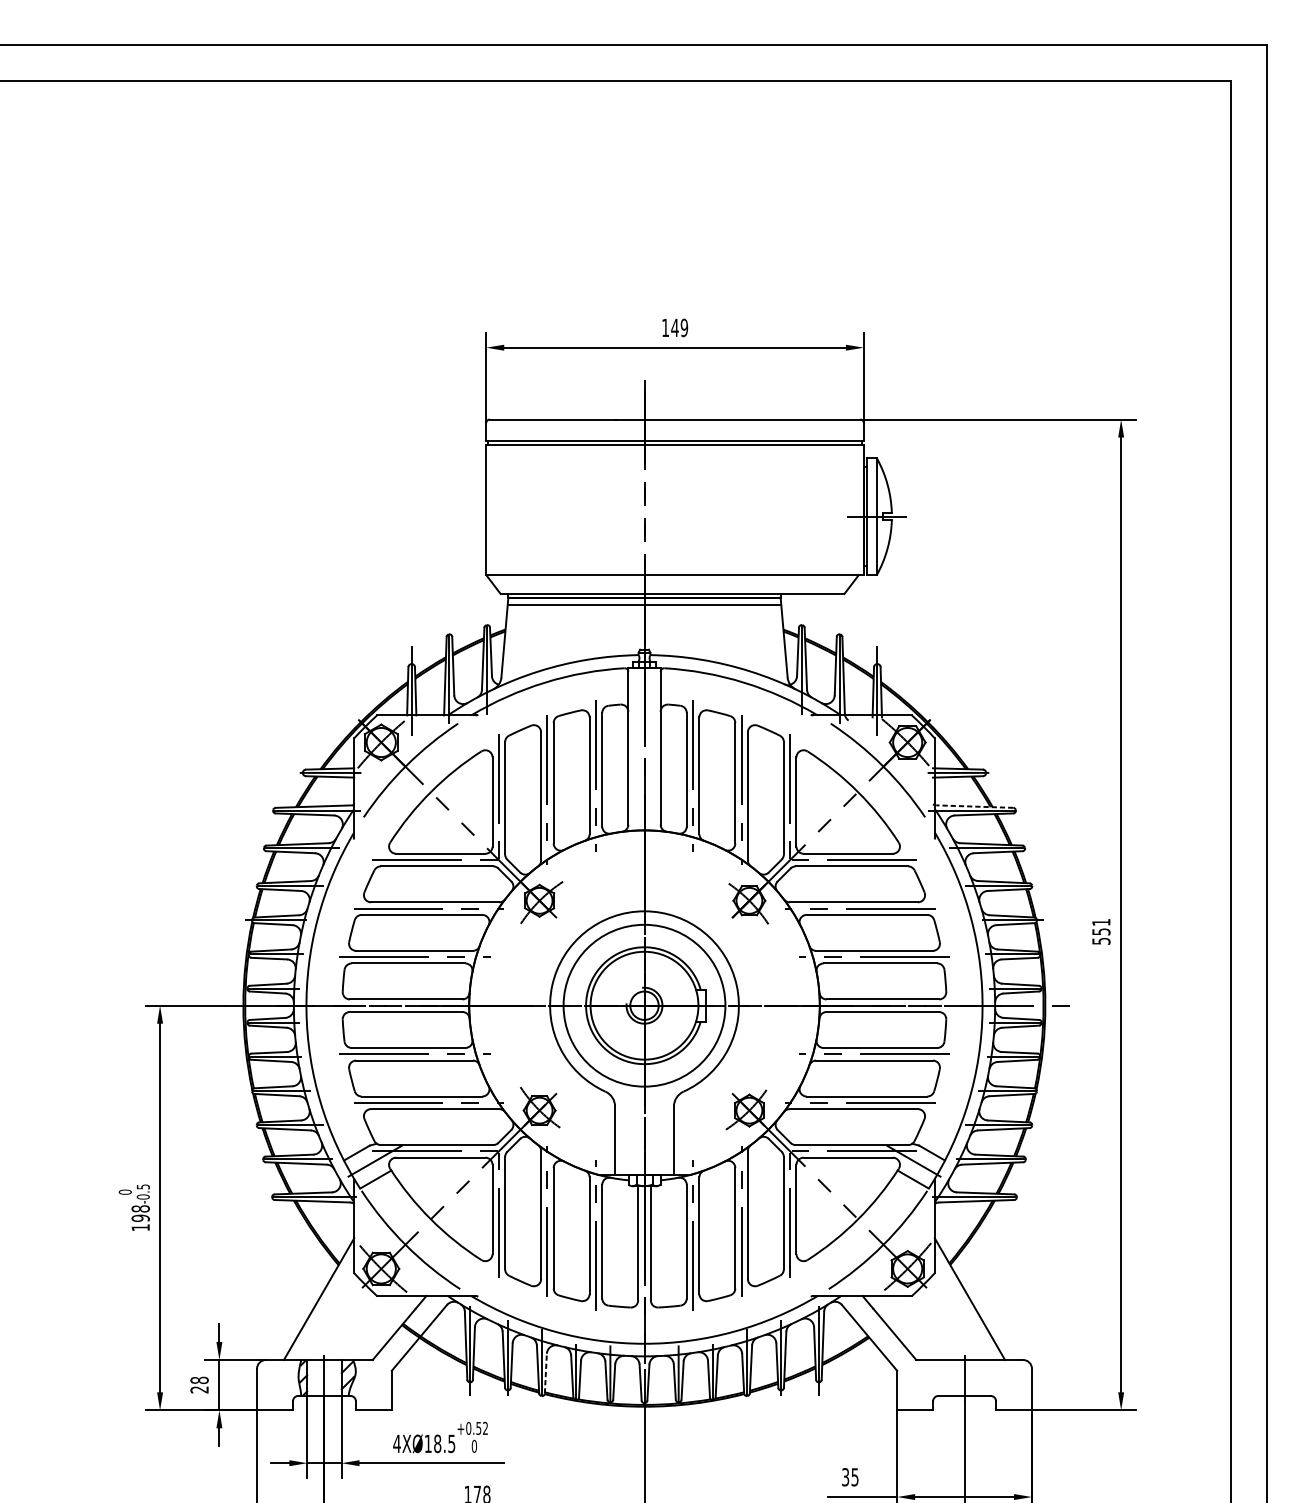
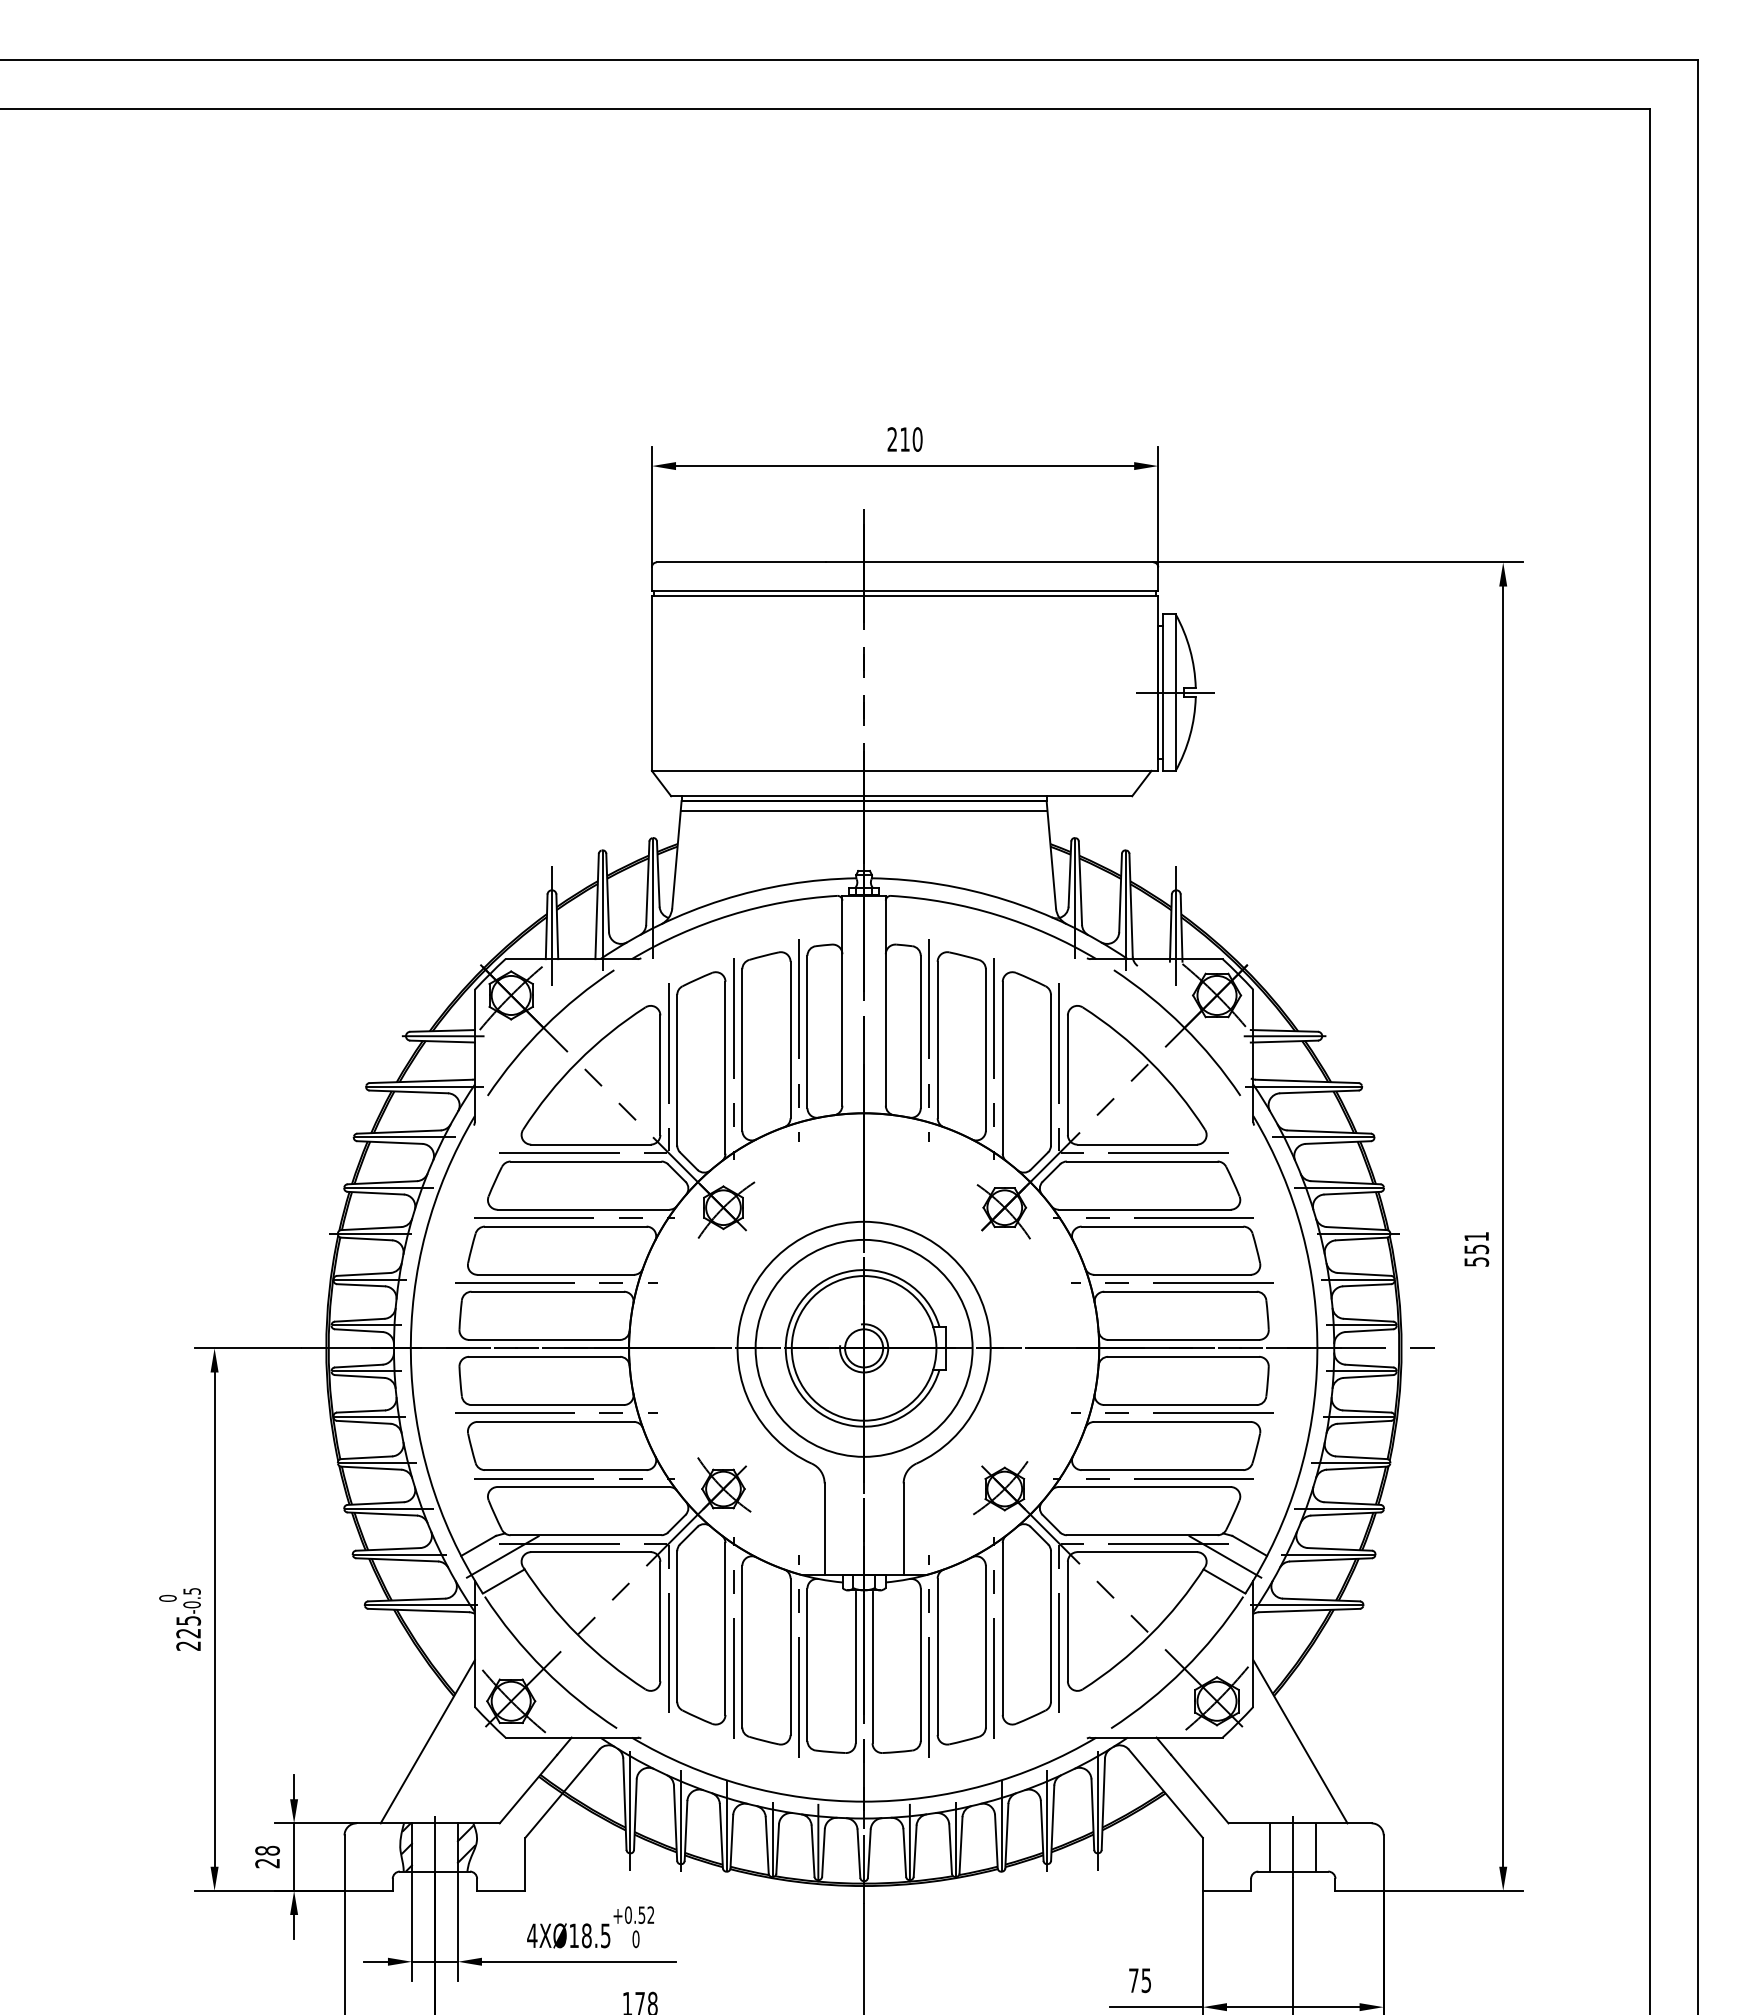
text: (674, 327) -> (904, 439), 149 -> 210
line: (974, 806) -> (1306, 1081), dashed -> solid
text: (140, 1217) -> (188, 1632), 198 -> 225
line: (545, 1373) -> (731, 1841), dashed -> solid
line: (947, 1377) -> (1270, 1847), added
line: (981, 1377) -> (1316, 1847), added
text: (845, 1477) -> (1133, 1980), 35 -> 75

